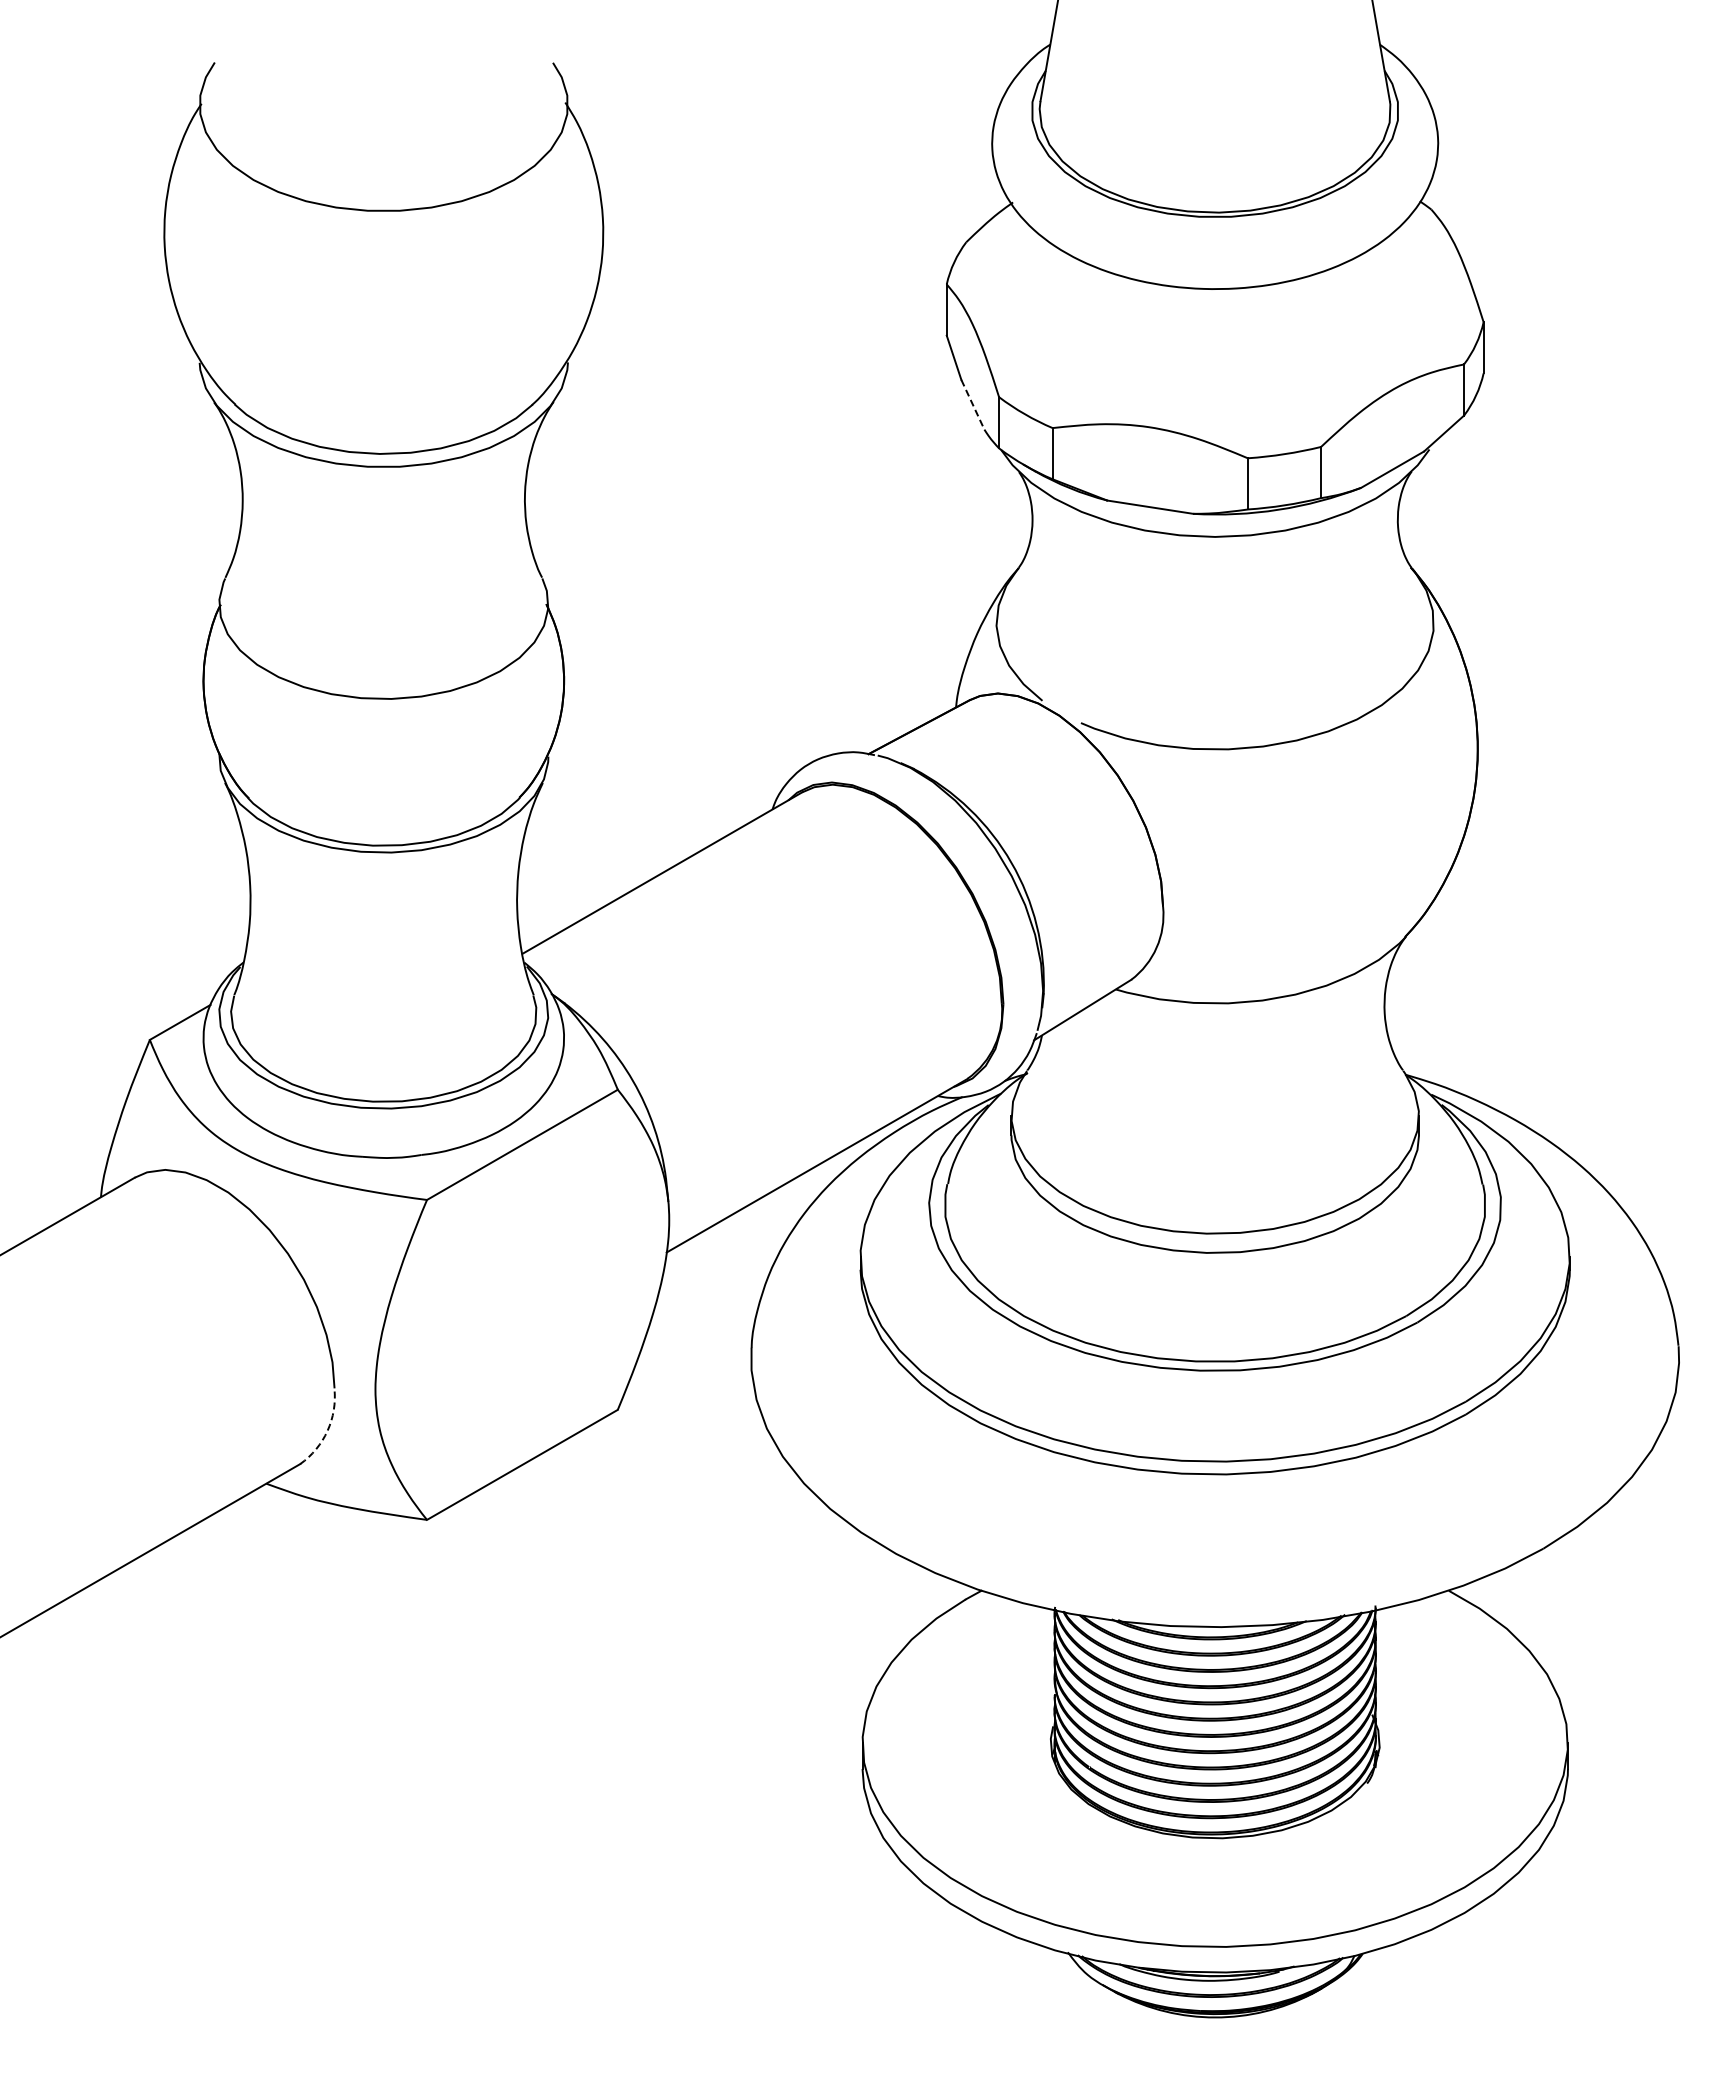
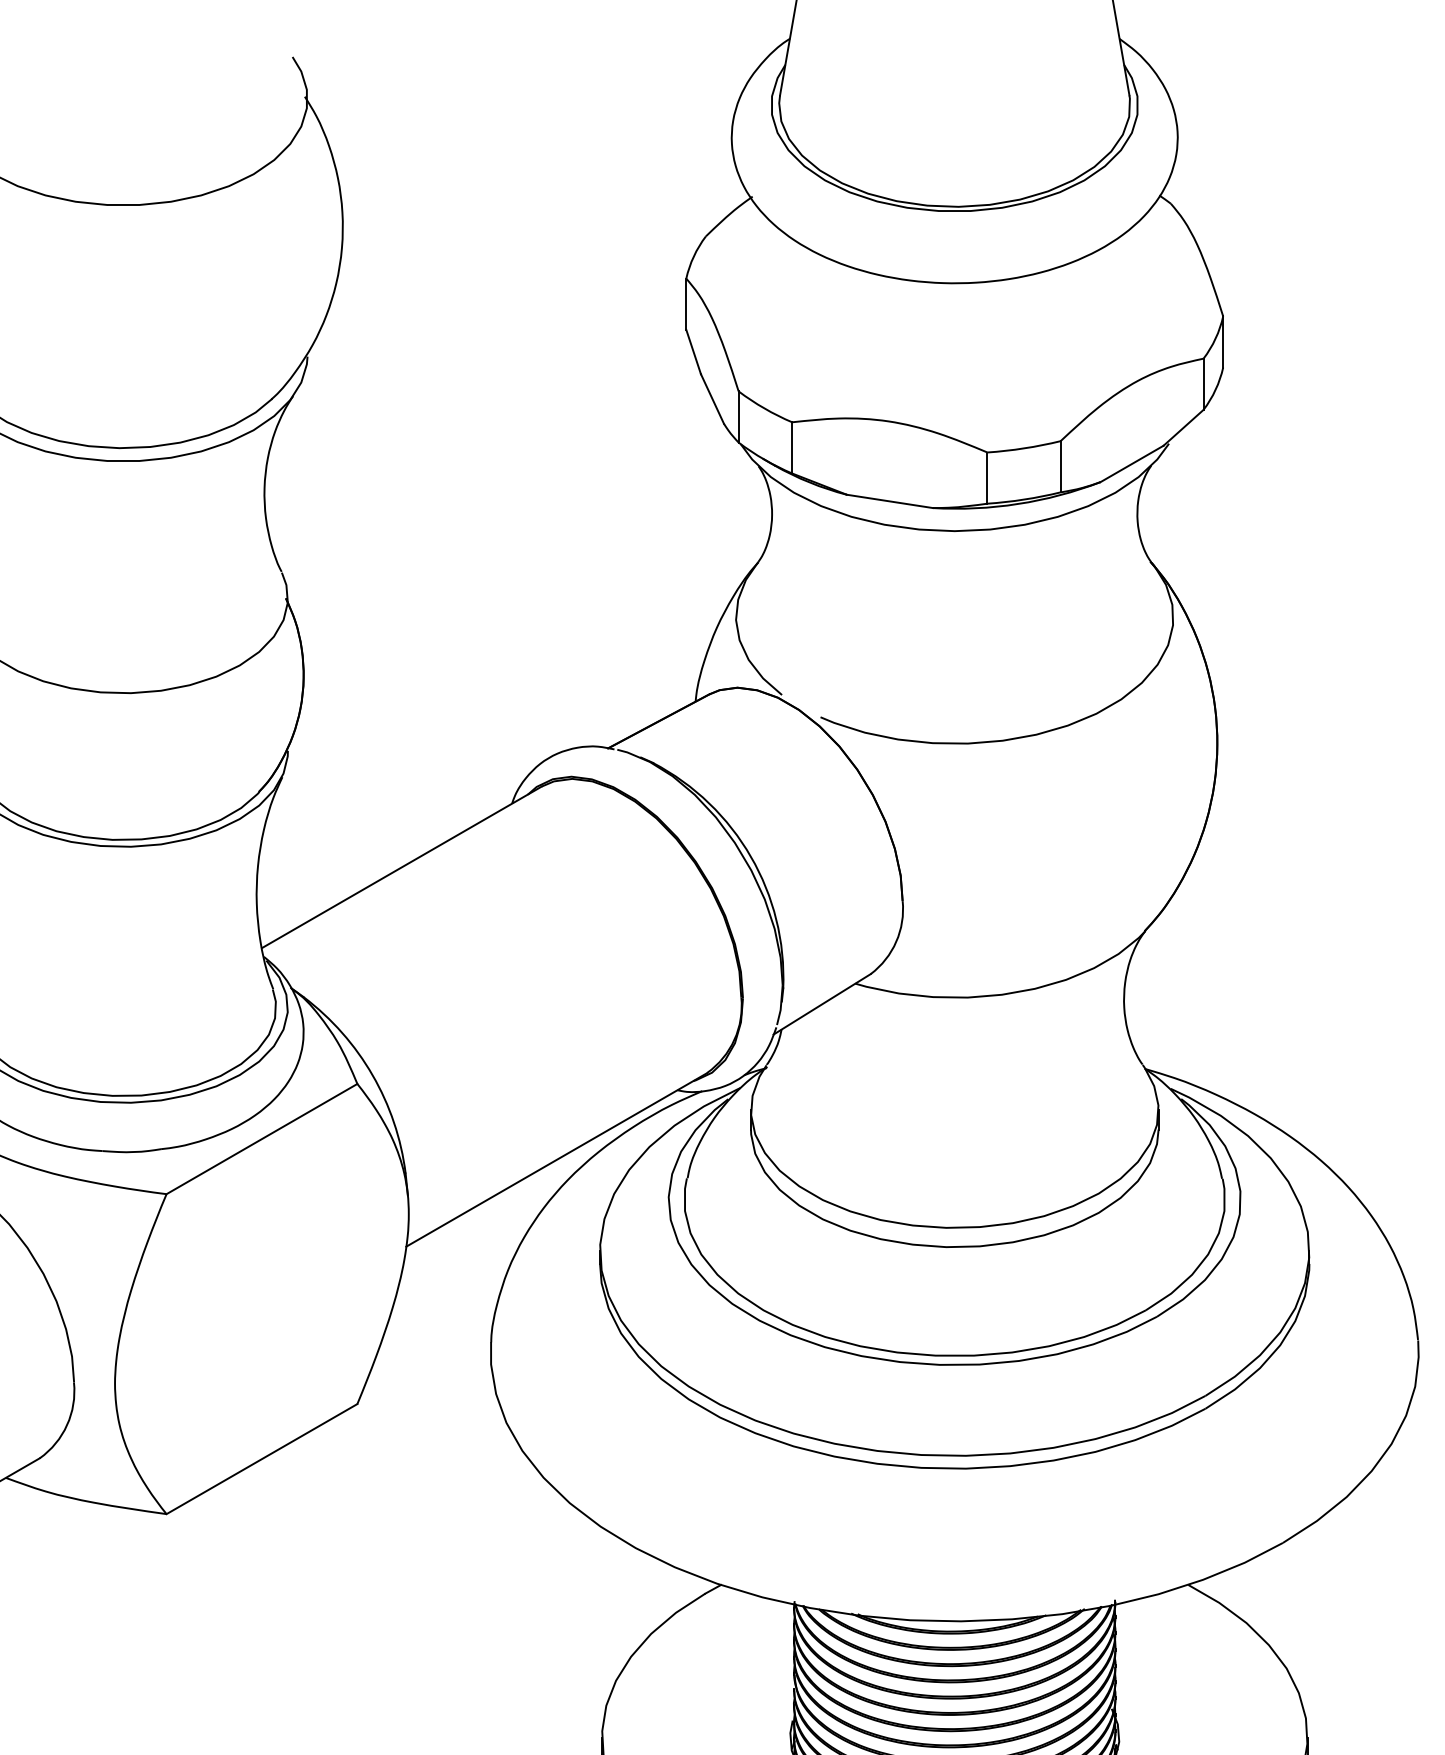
line: (973, 405) -> (713, 399), dashed -> solid
arc: (327, 1430) -> (67, 1424), dashed -> solid

